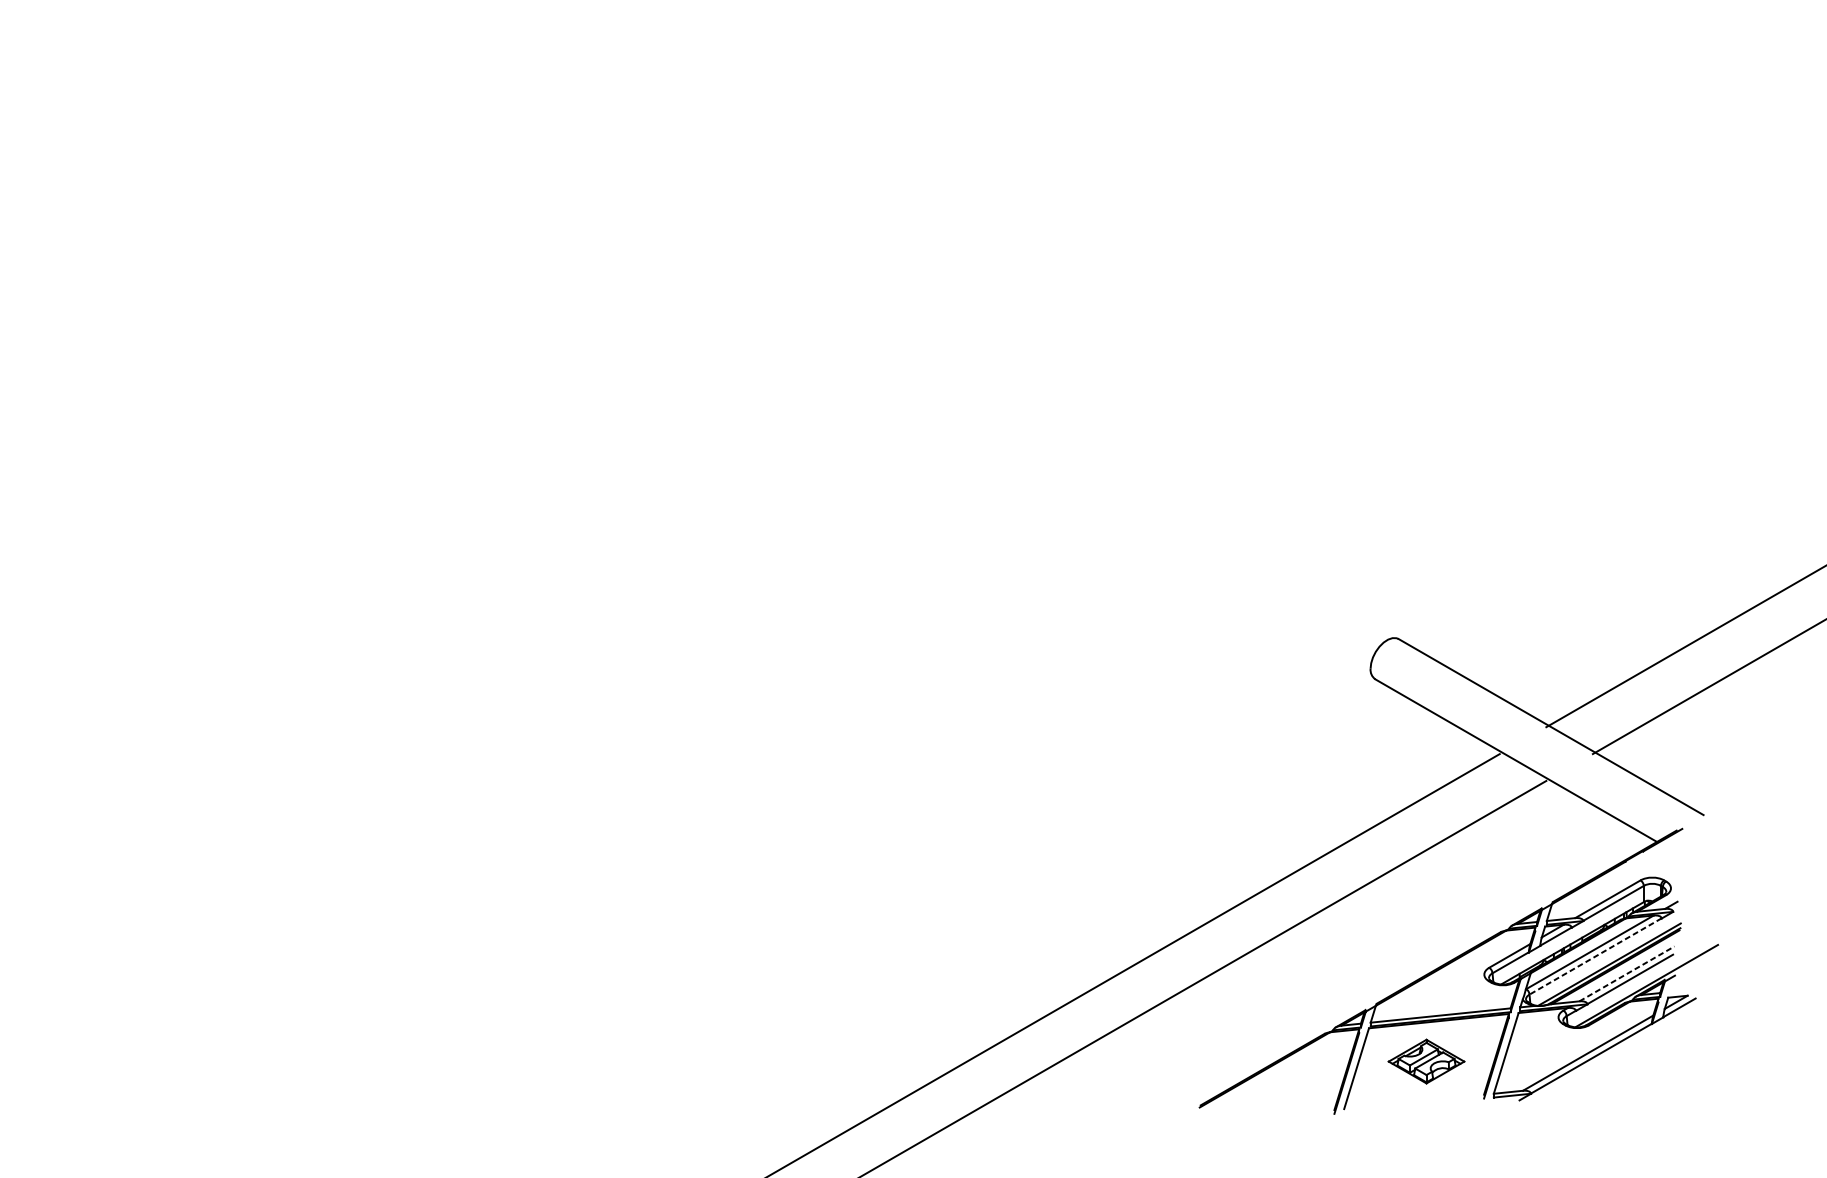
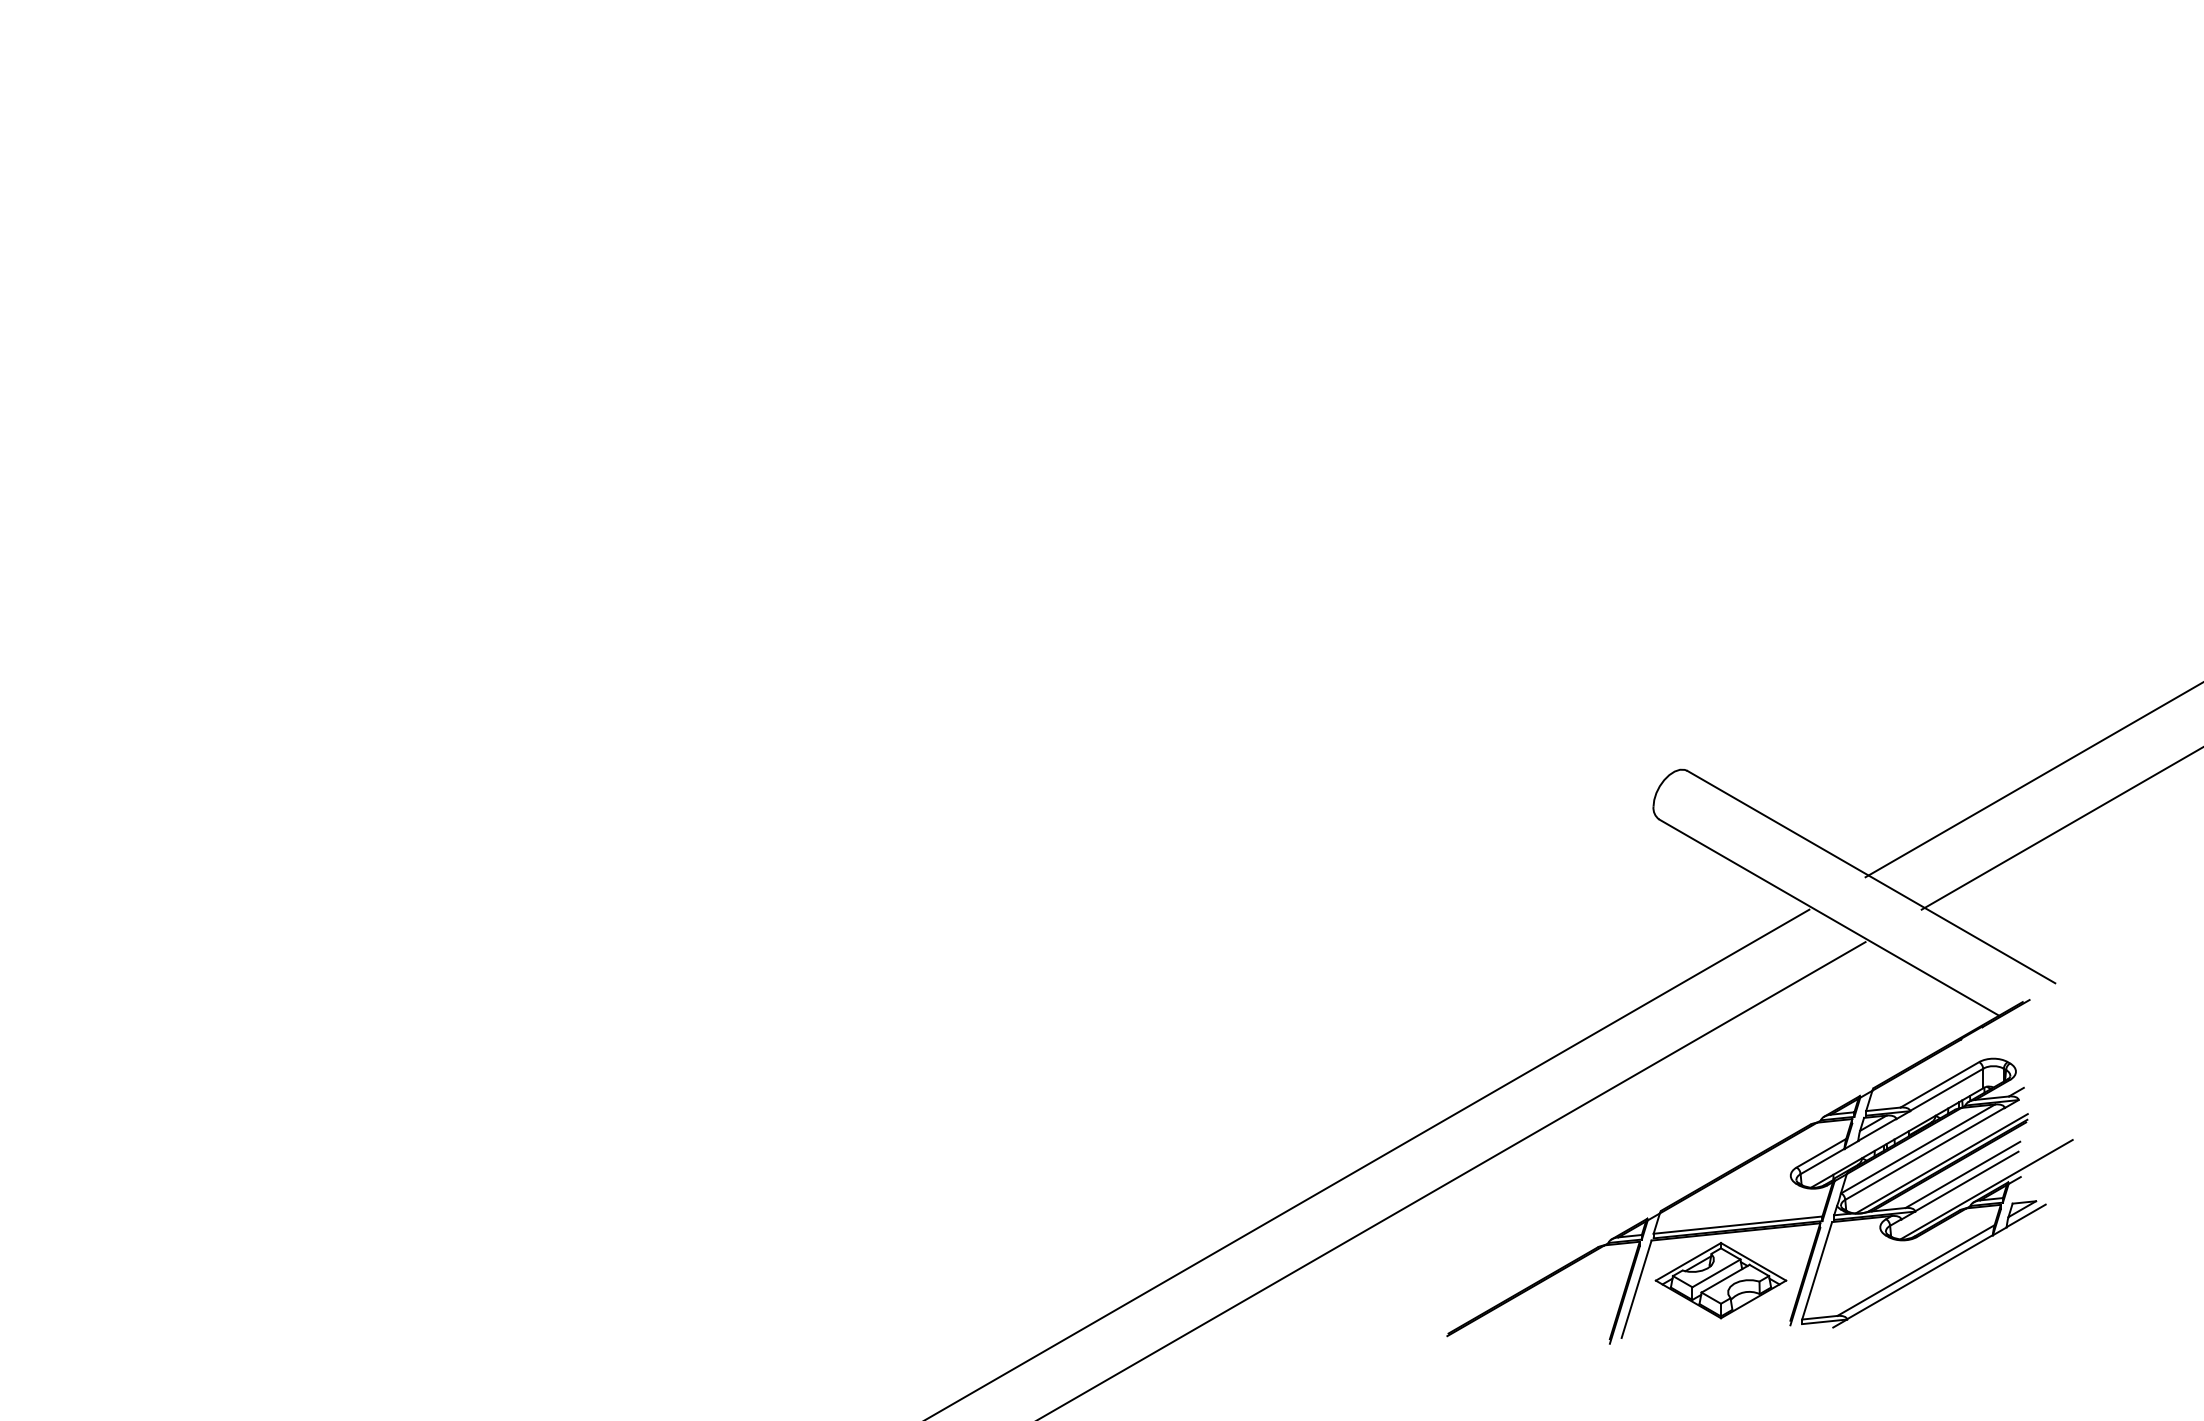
line: (1595, 956) -> (1924, 1154), dashed -> solid
line: (1627, 973) -> (1963, 1174), dashed -> solid
part: (1426, 1061) -> (1720, 1280), size x1.43

